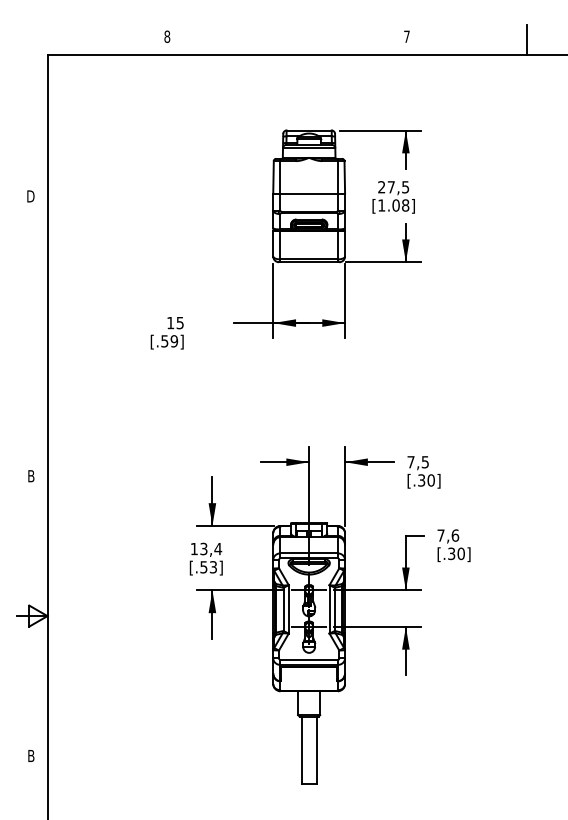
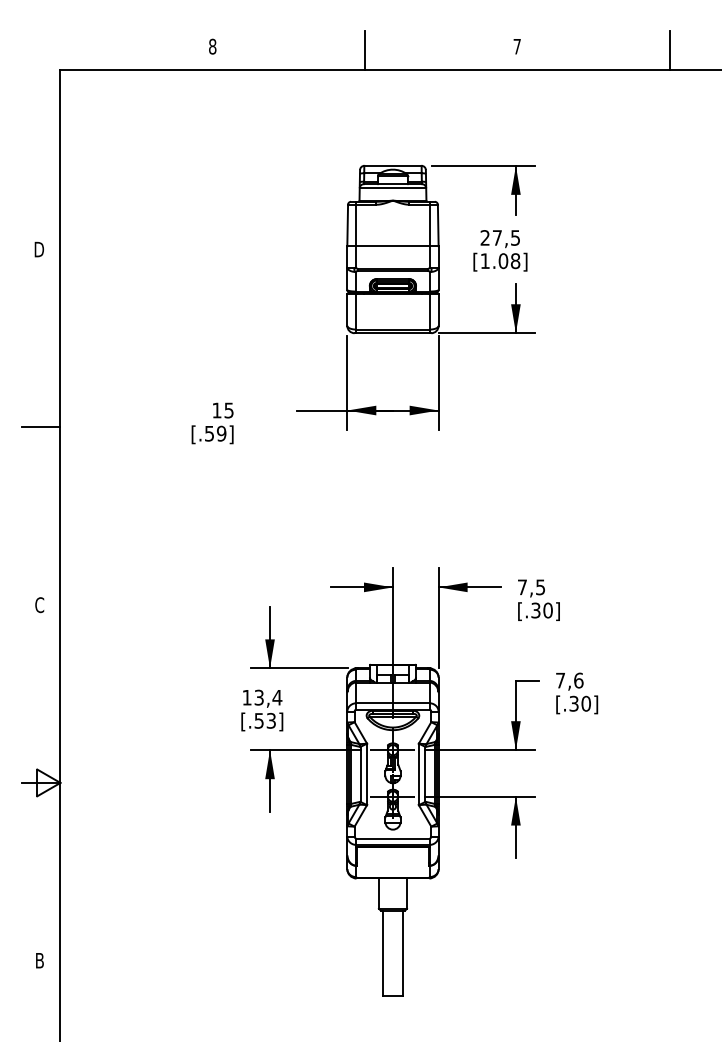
line: (287, 39) -> (365, 50), added
line: (31, 336) -> (40, 427), added
text: (31, 476) -> (39, 605), B -> C

